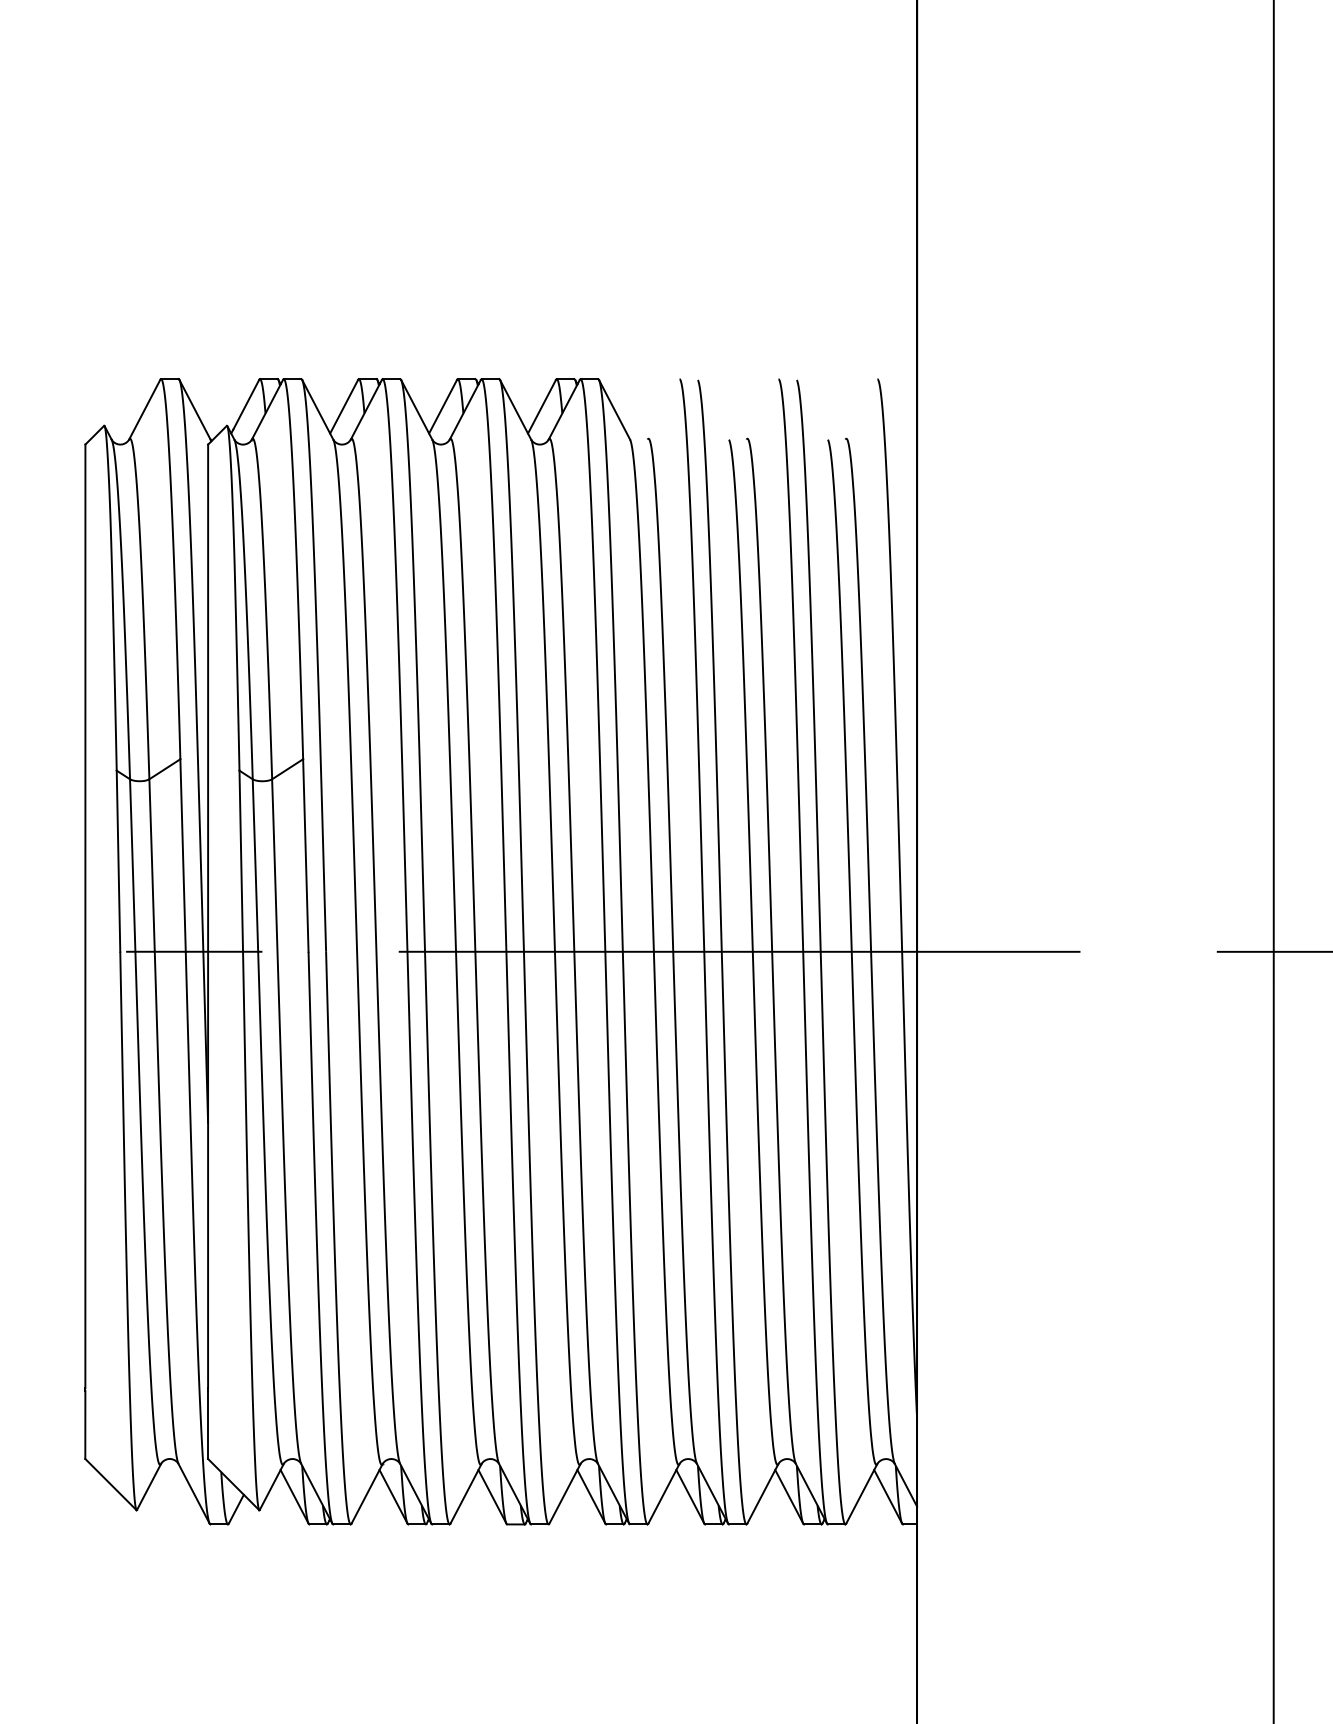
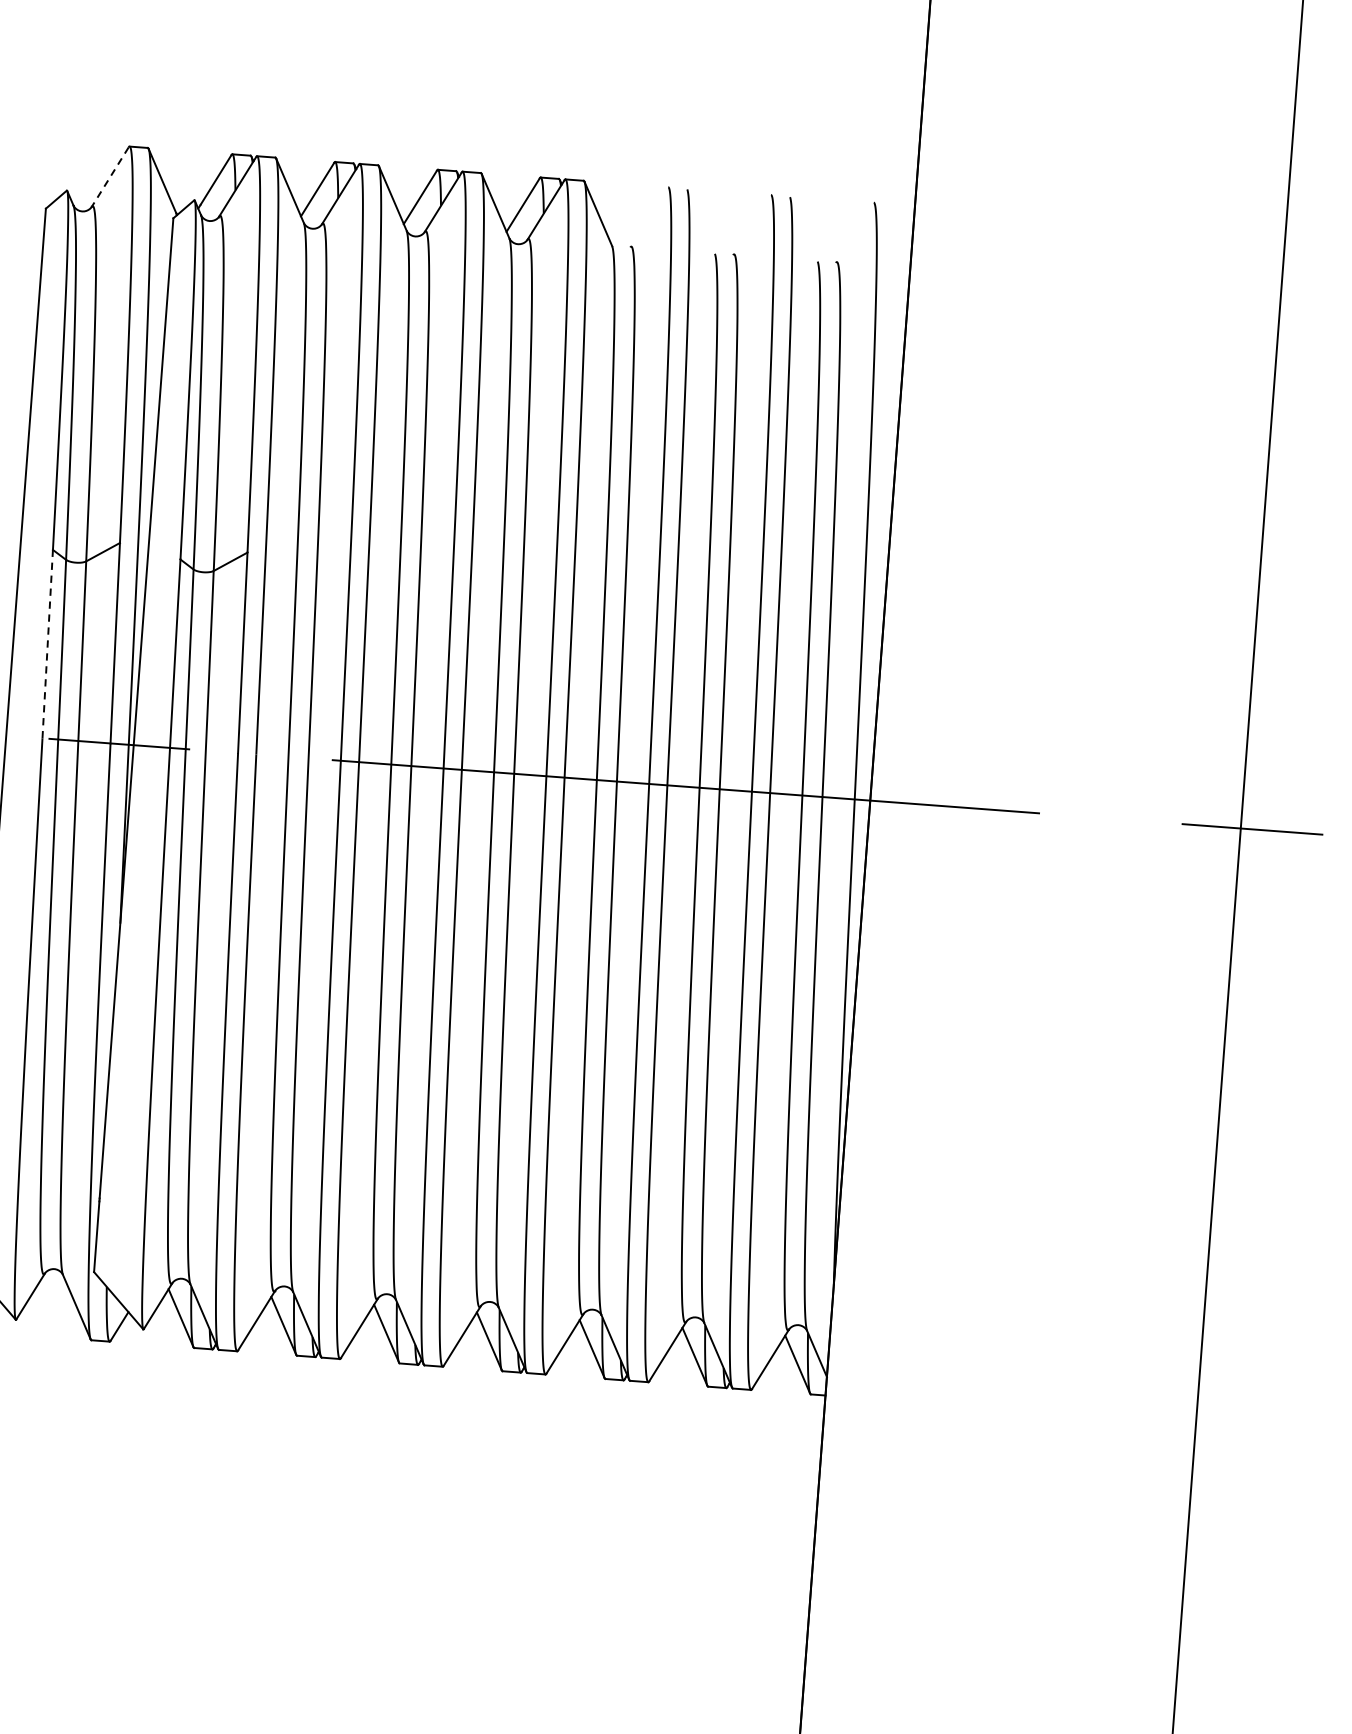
line: (144, 409) -> (110, 176), solid -> dashed
line: (118, 861) -> (47, 644), solid -> dashed

